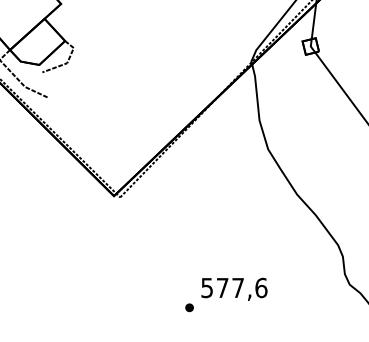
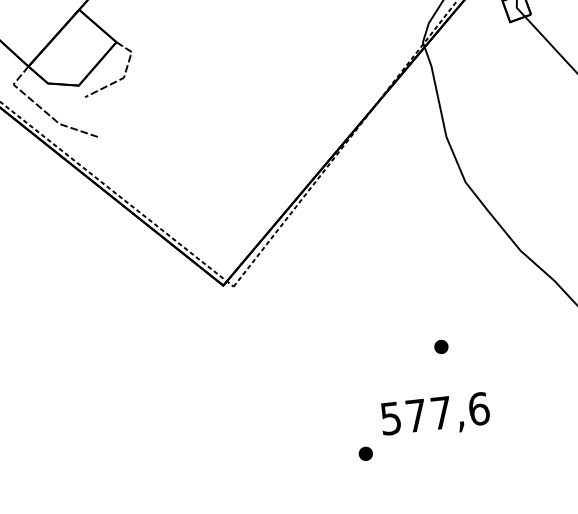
part: (242, 247) -> (441, 346), added

